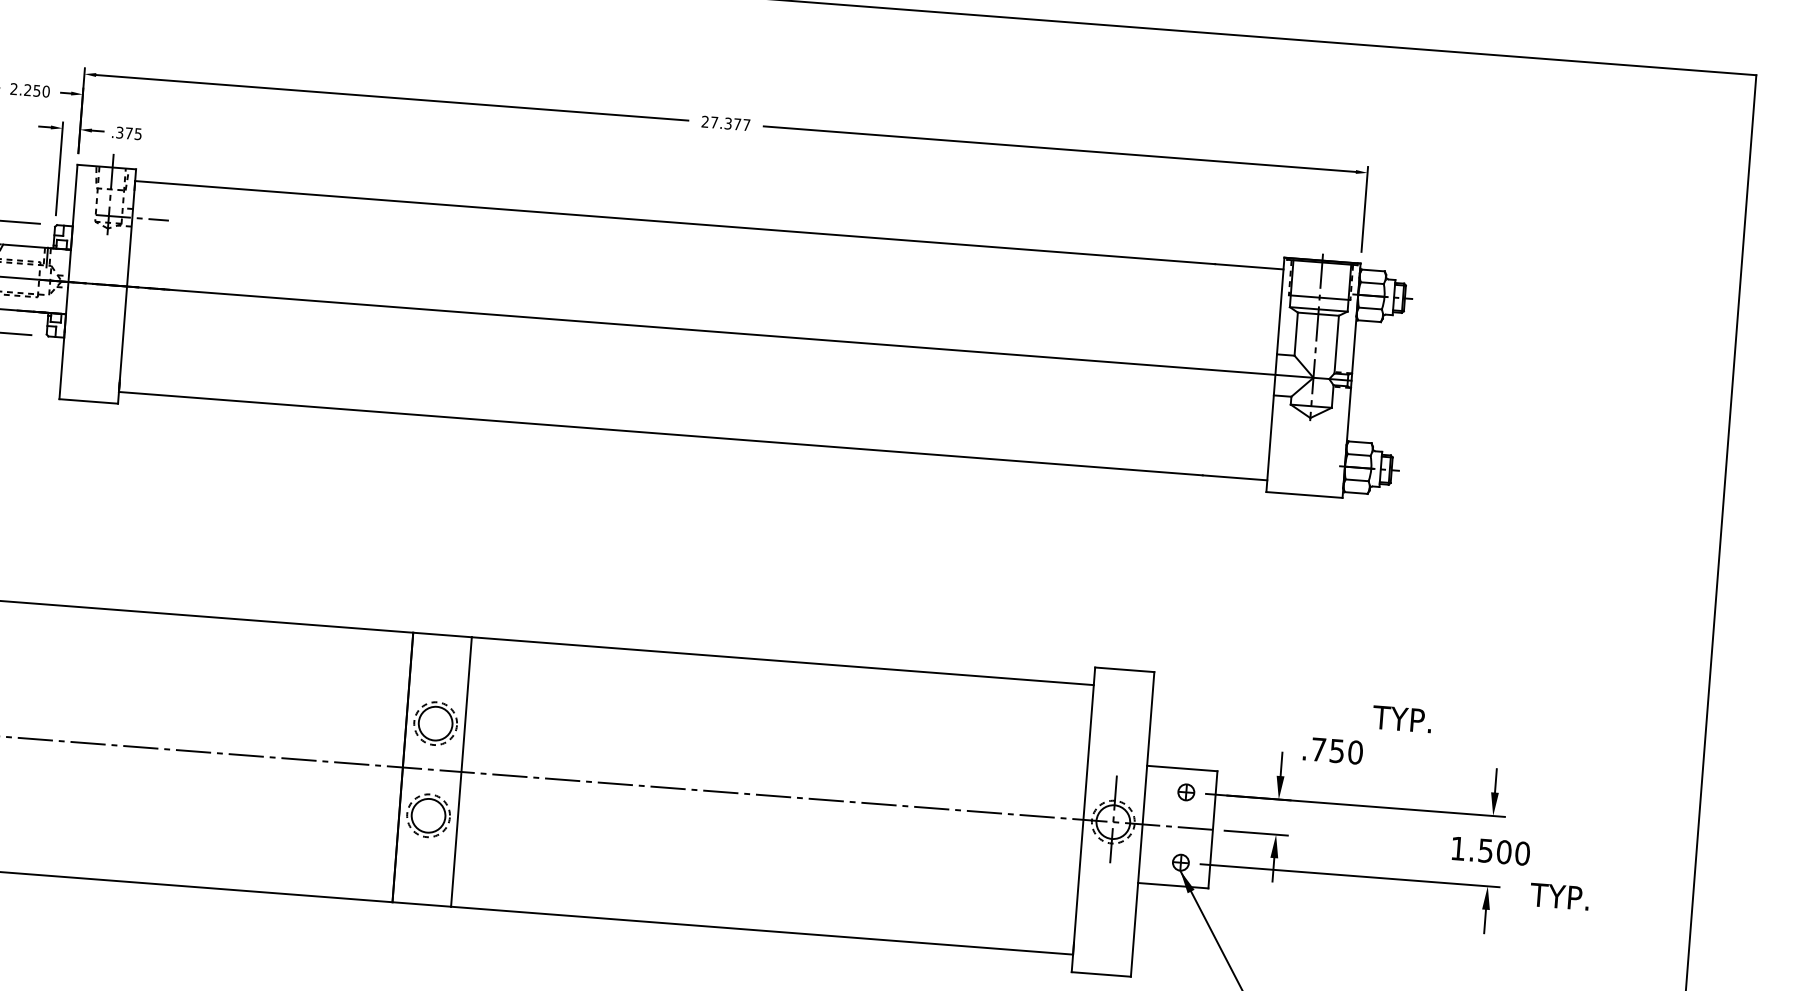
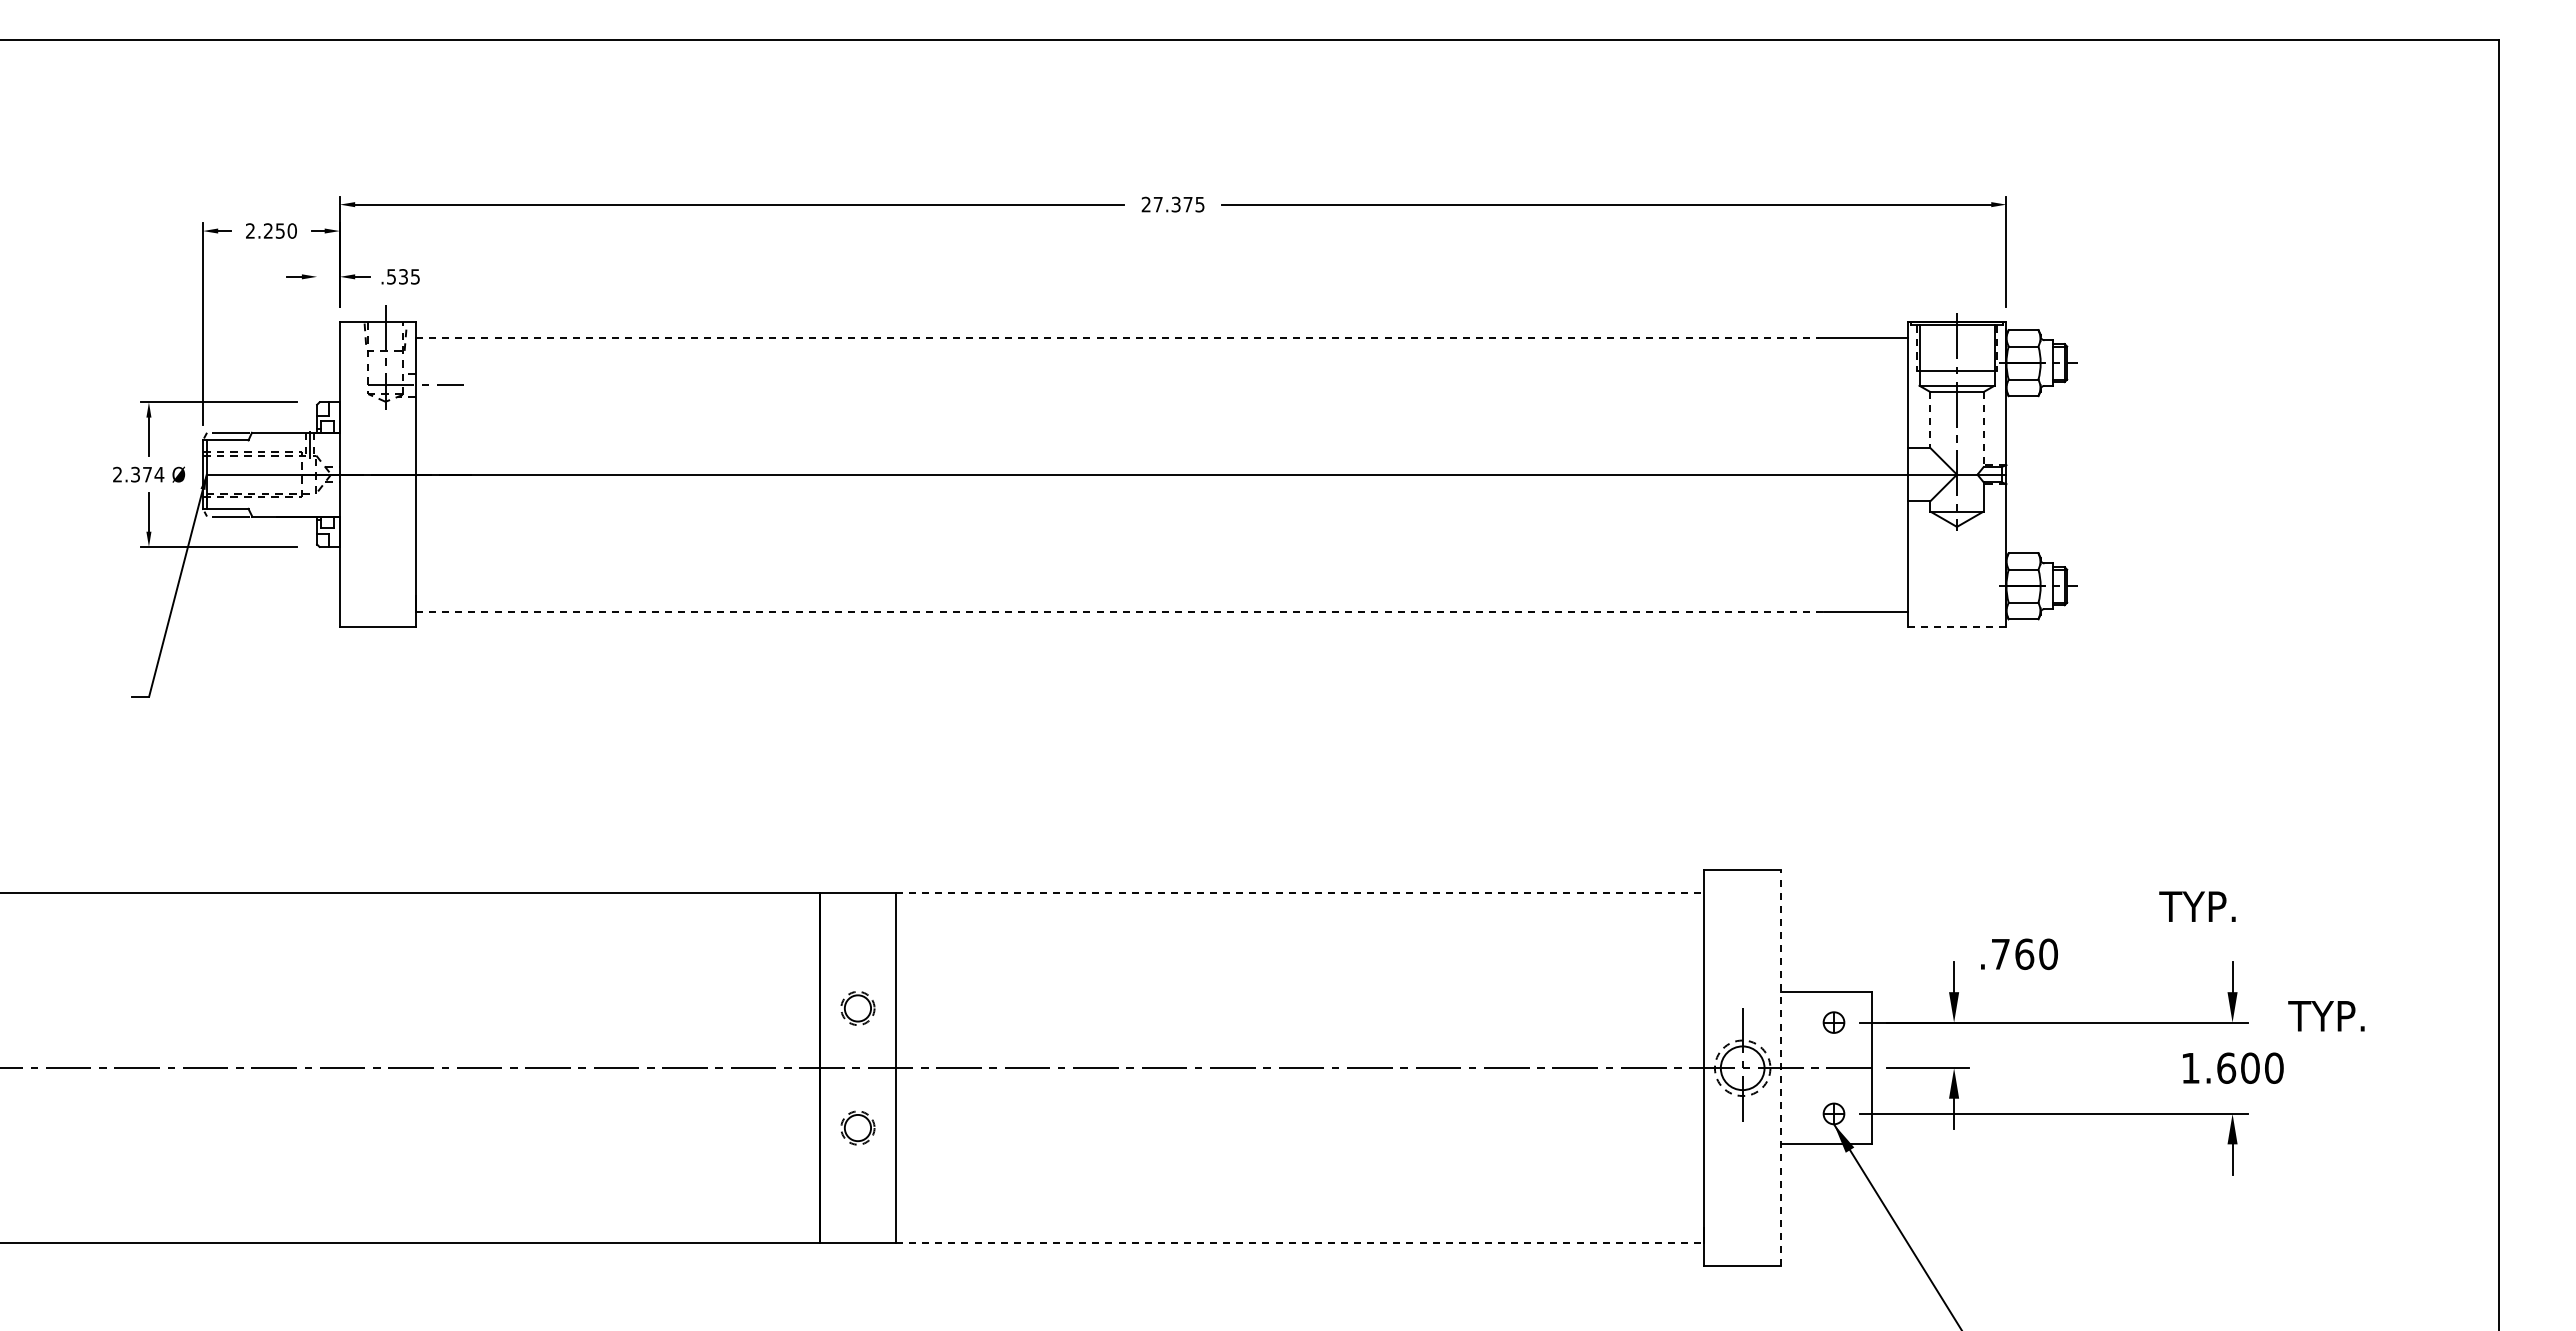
text: (746, 124) -> (1199, 204), 27.377 -> 27.375
text: (124, 132) -> (397, 276), .375 -> .535
line: (59, 168) -> (317, 329), removed
line: (675, 222) -> (1117, 337), solid -> dashed
line: (1296, 334) -> (1930, 420), solid -> dashed
line: (1336, 344) -> (1983, 429), solid -> dashed
line: (660, 433) -> (1119, 611), solid -> dashed
line: (1304, 494) -> (1956, 626), solid -> dashed
line: (782, 661) -> (1299, 893), solid -> dashed
text: (1402, 719) -> (2197, 906), moved
part: (435, 723) -> (857, 1008), size x0.6
text: (1337, 751) -> (2024, 954), .750 -> .760
part: (428, 815) -> (857, 1127), size x0.6
line: (1142, 824) -> (1780, 1068), solid -> dashed
text: (1485, 850) -> (2226, 1067), 1.500 -> 1.600
text: (1559, 896) -> (2326, 1016), moved
line: (761, 930) -> (1299, 1243), solid -> dashed

